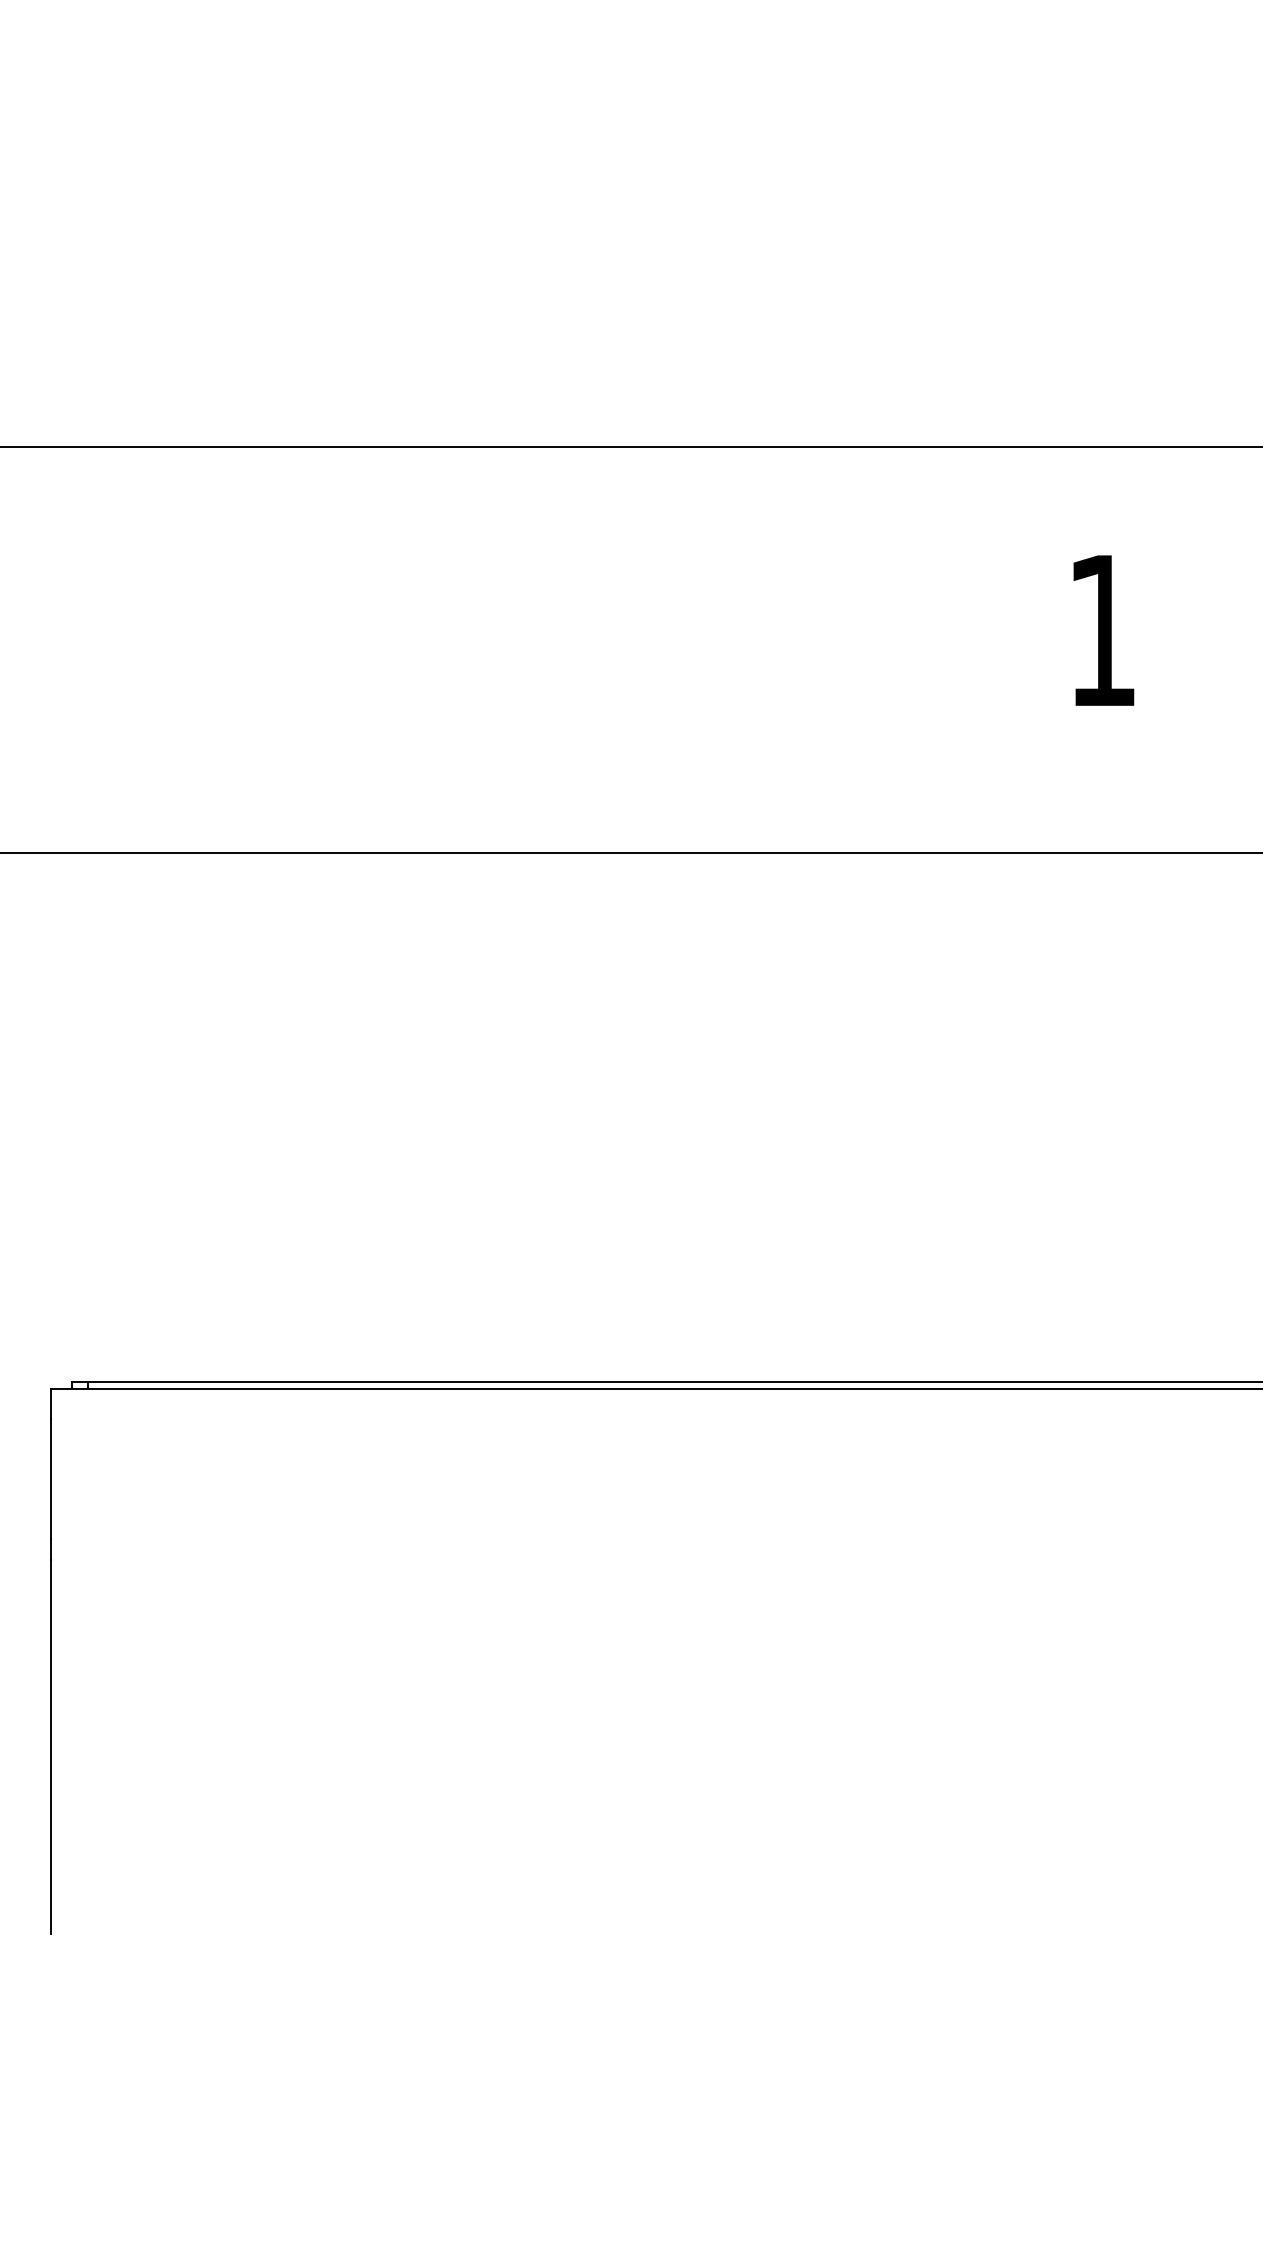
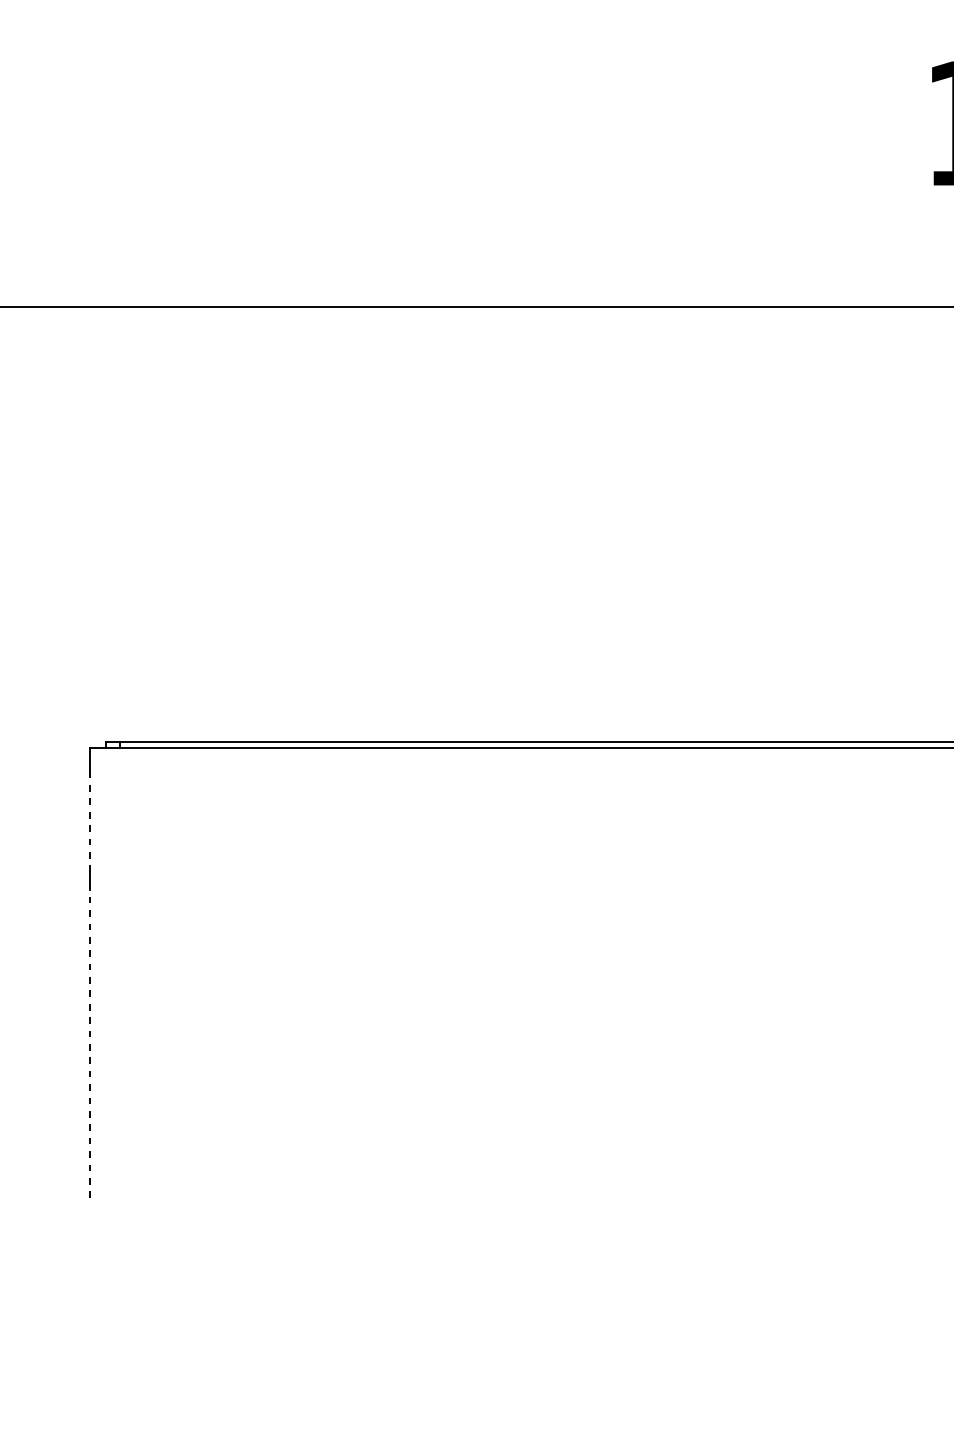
line: (51, 1478) -> (89, 822), solid -> dashed
line: (51, 1746) -> (89, 1043), solid -> dashed

